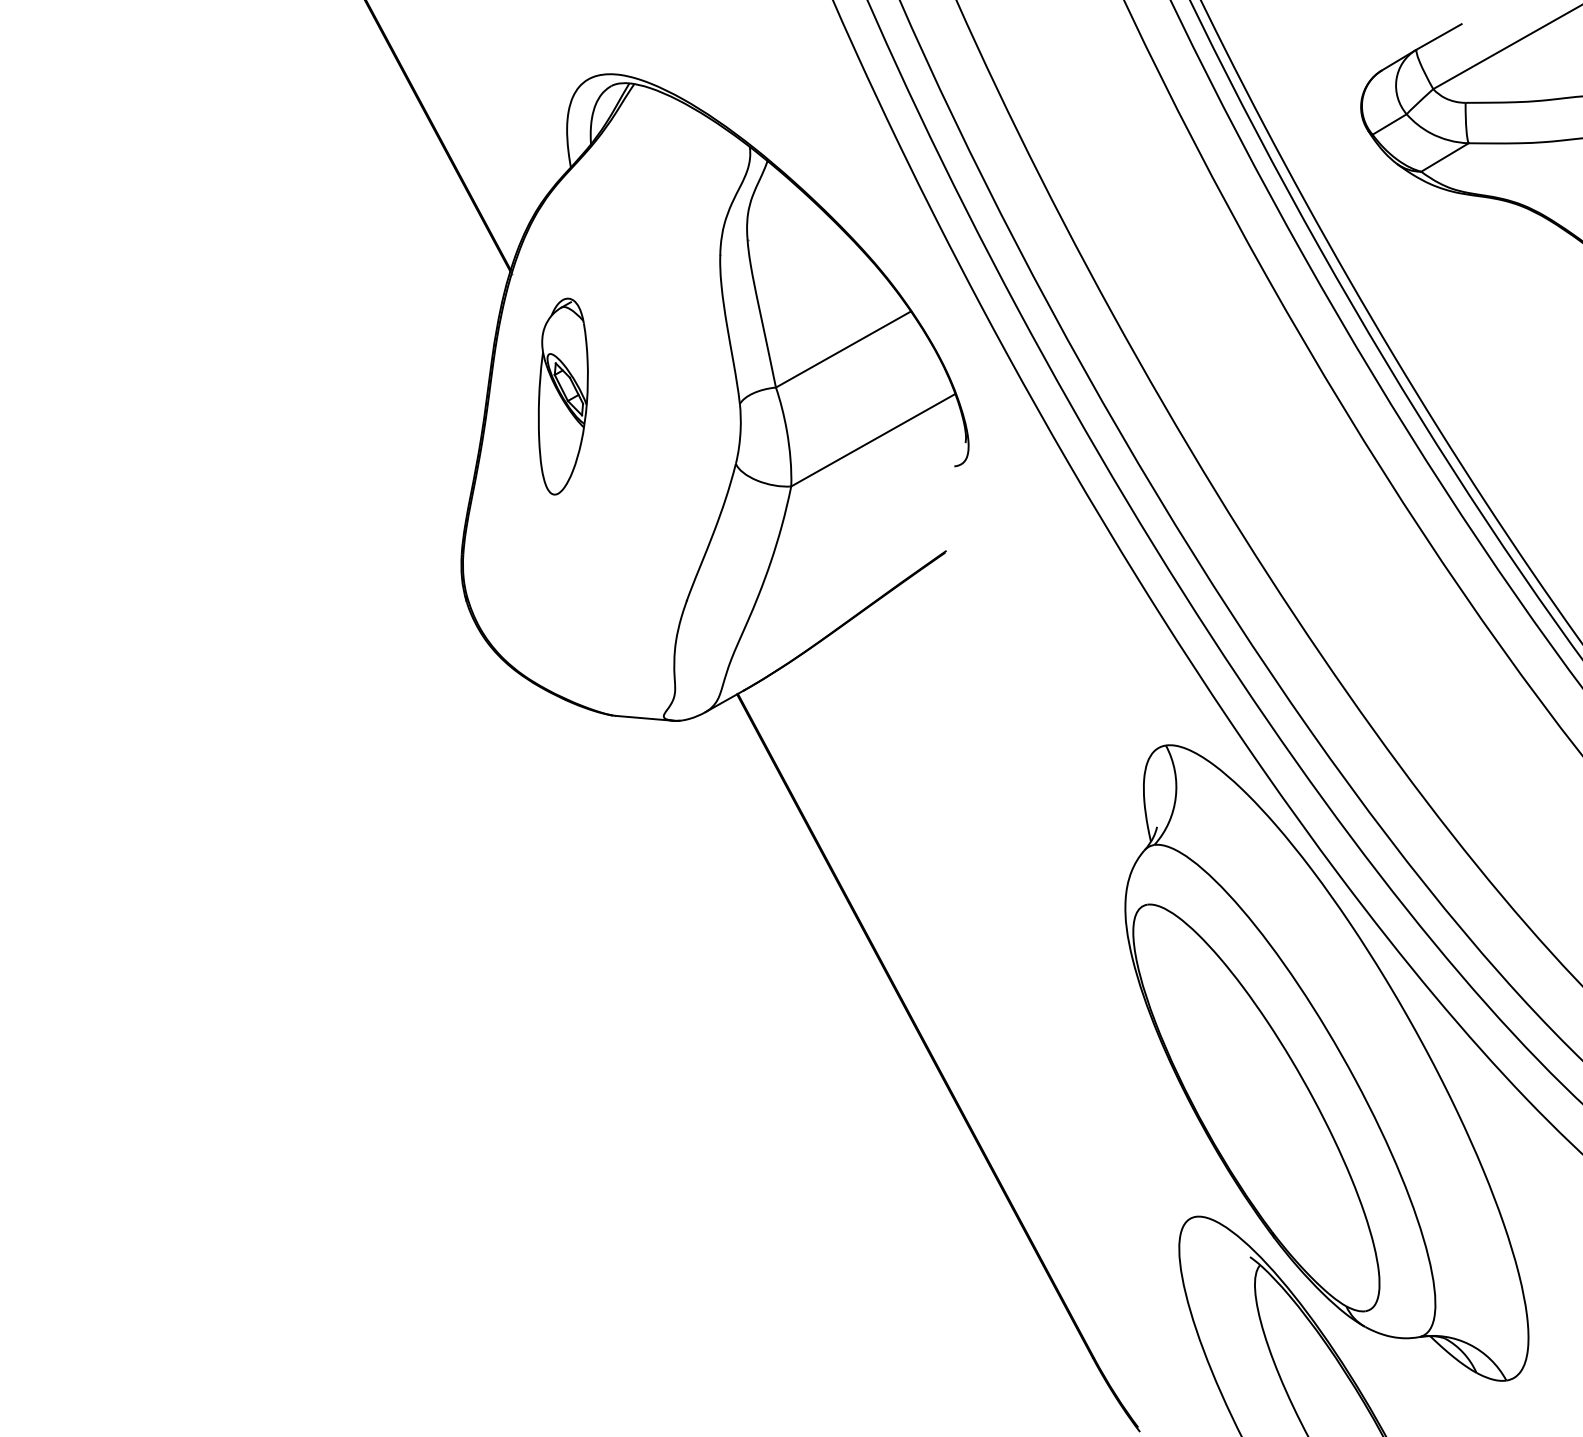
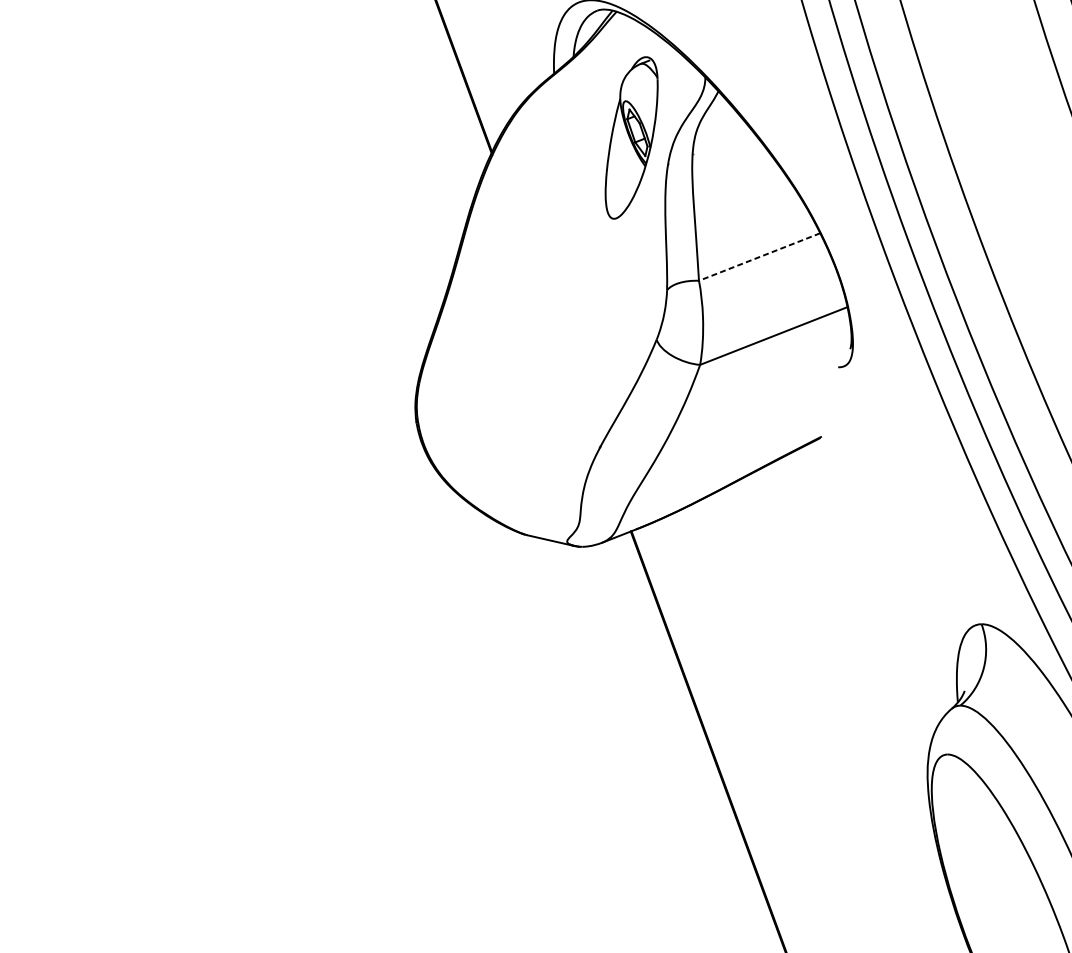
line: (843, 349) -> (759, 257), solid -> dashed
part: (563, 396) -> (632, 138), moved

